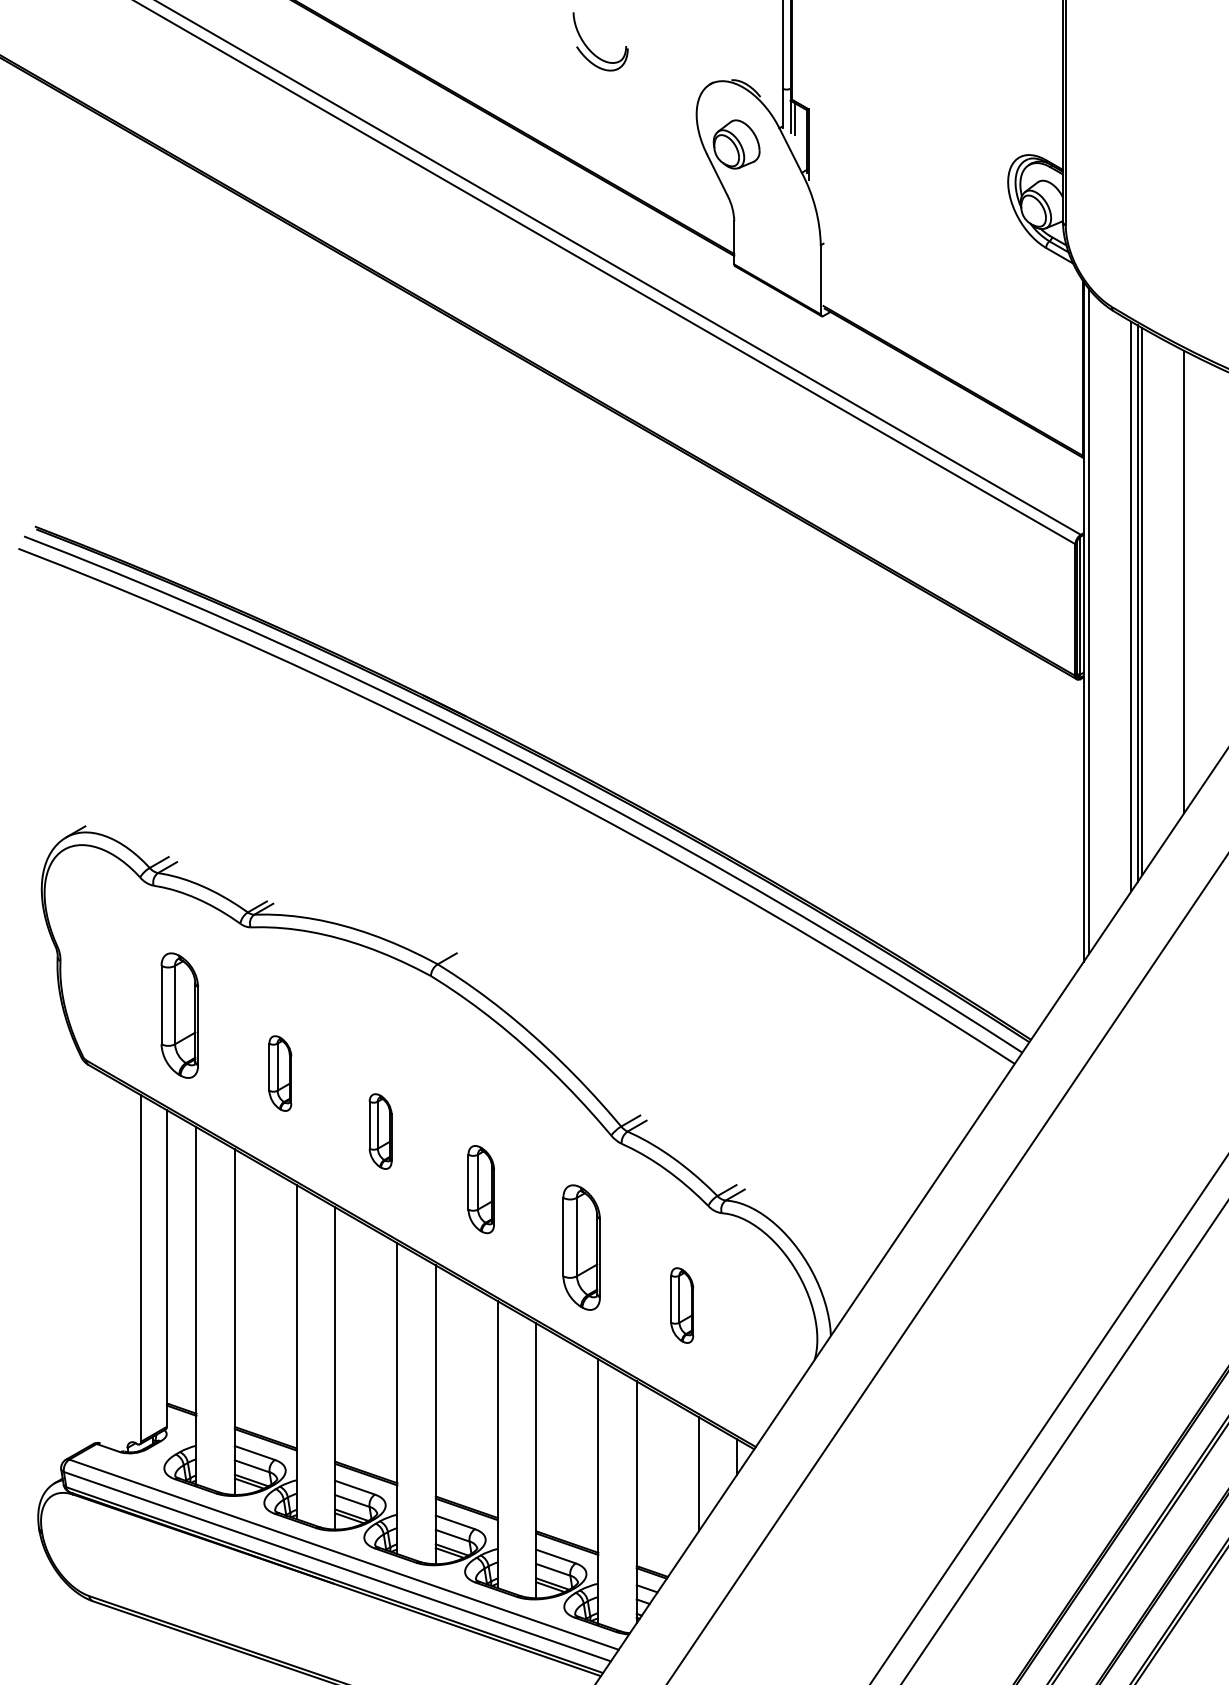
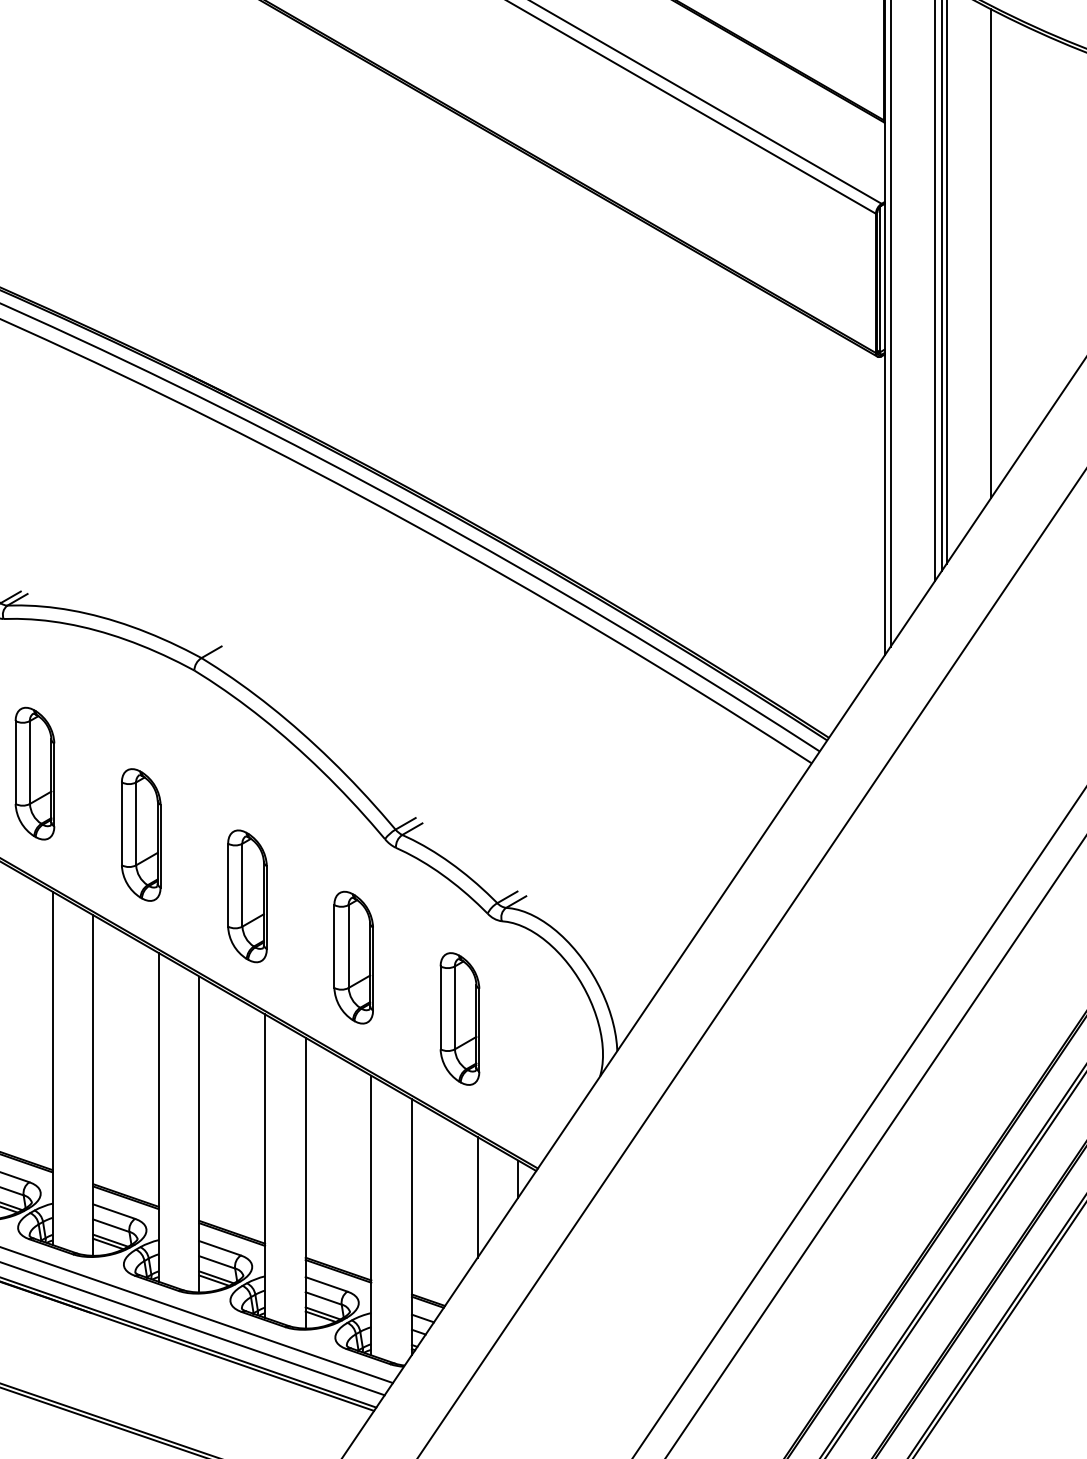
part: (280, 1073) -> (35, 773), size x1.67
part: (380, 1131) -> (140, 834), size x1.67
part: (481, 1189) -> (247, 896), size x1.43
part: (682, 1305) -> (460, 1018), size x1.67

